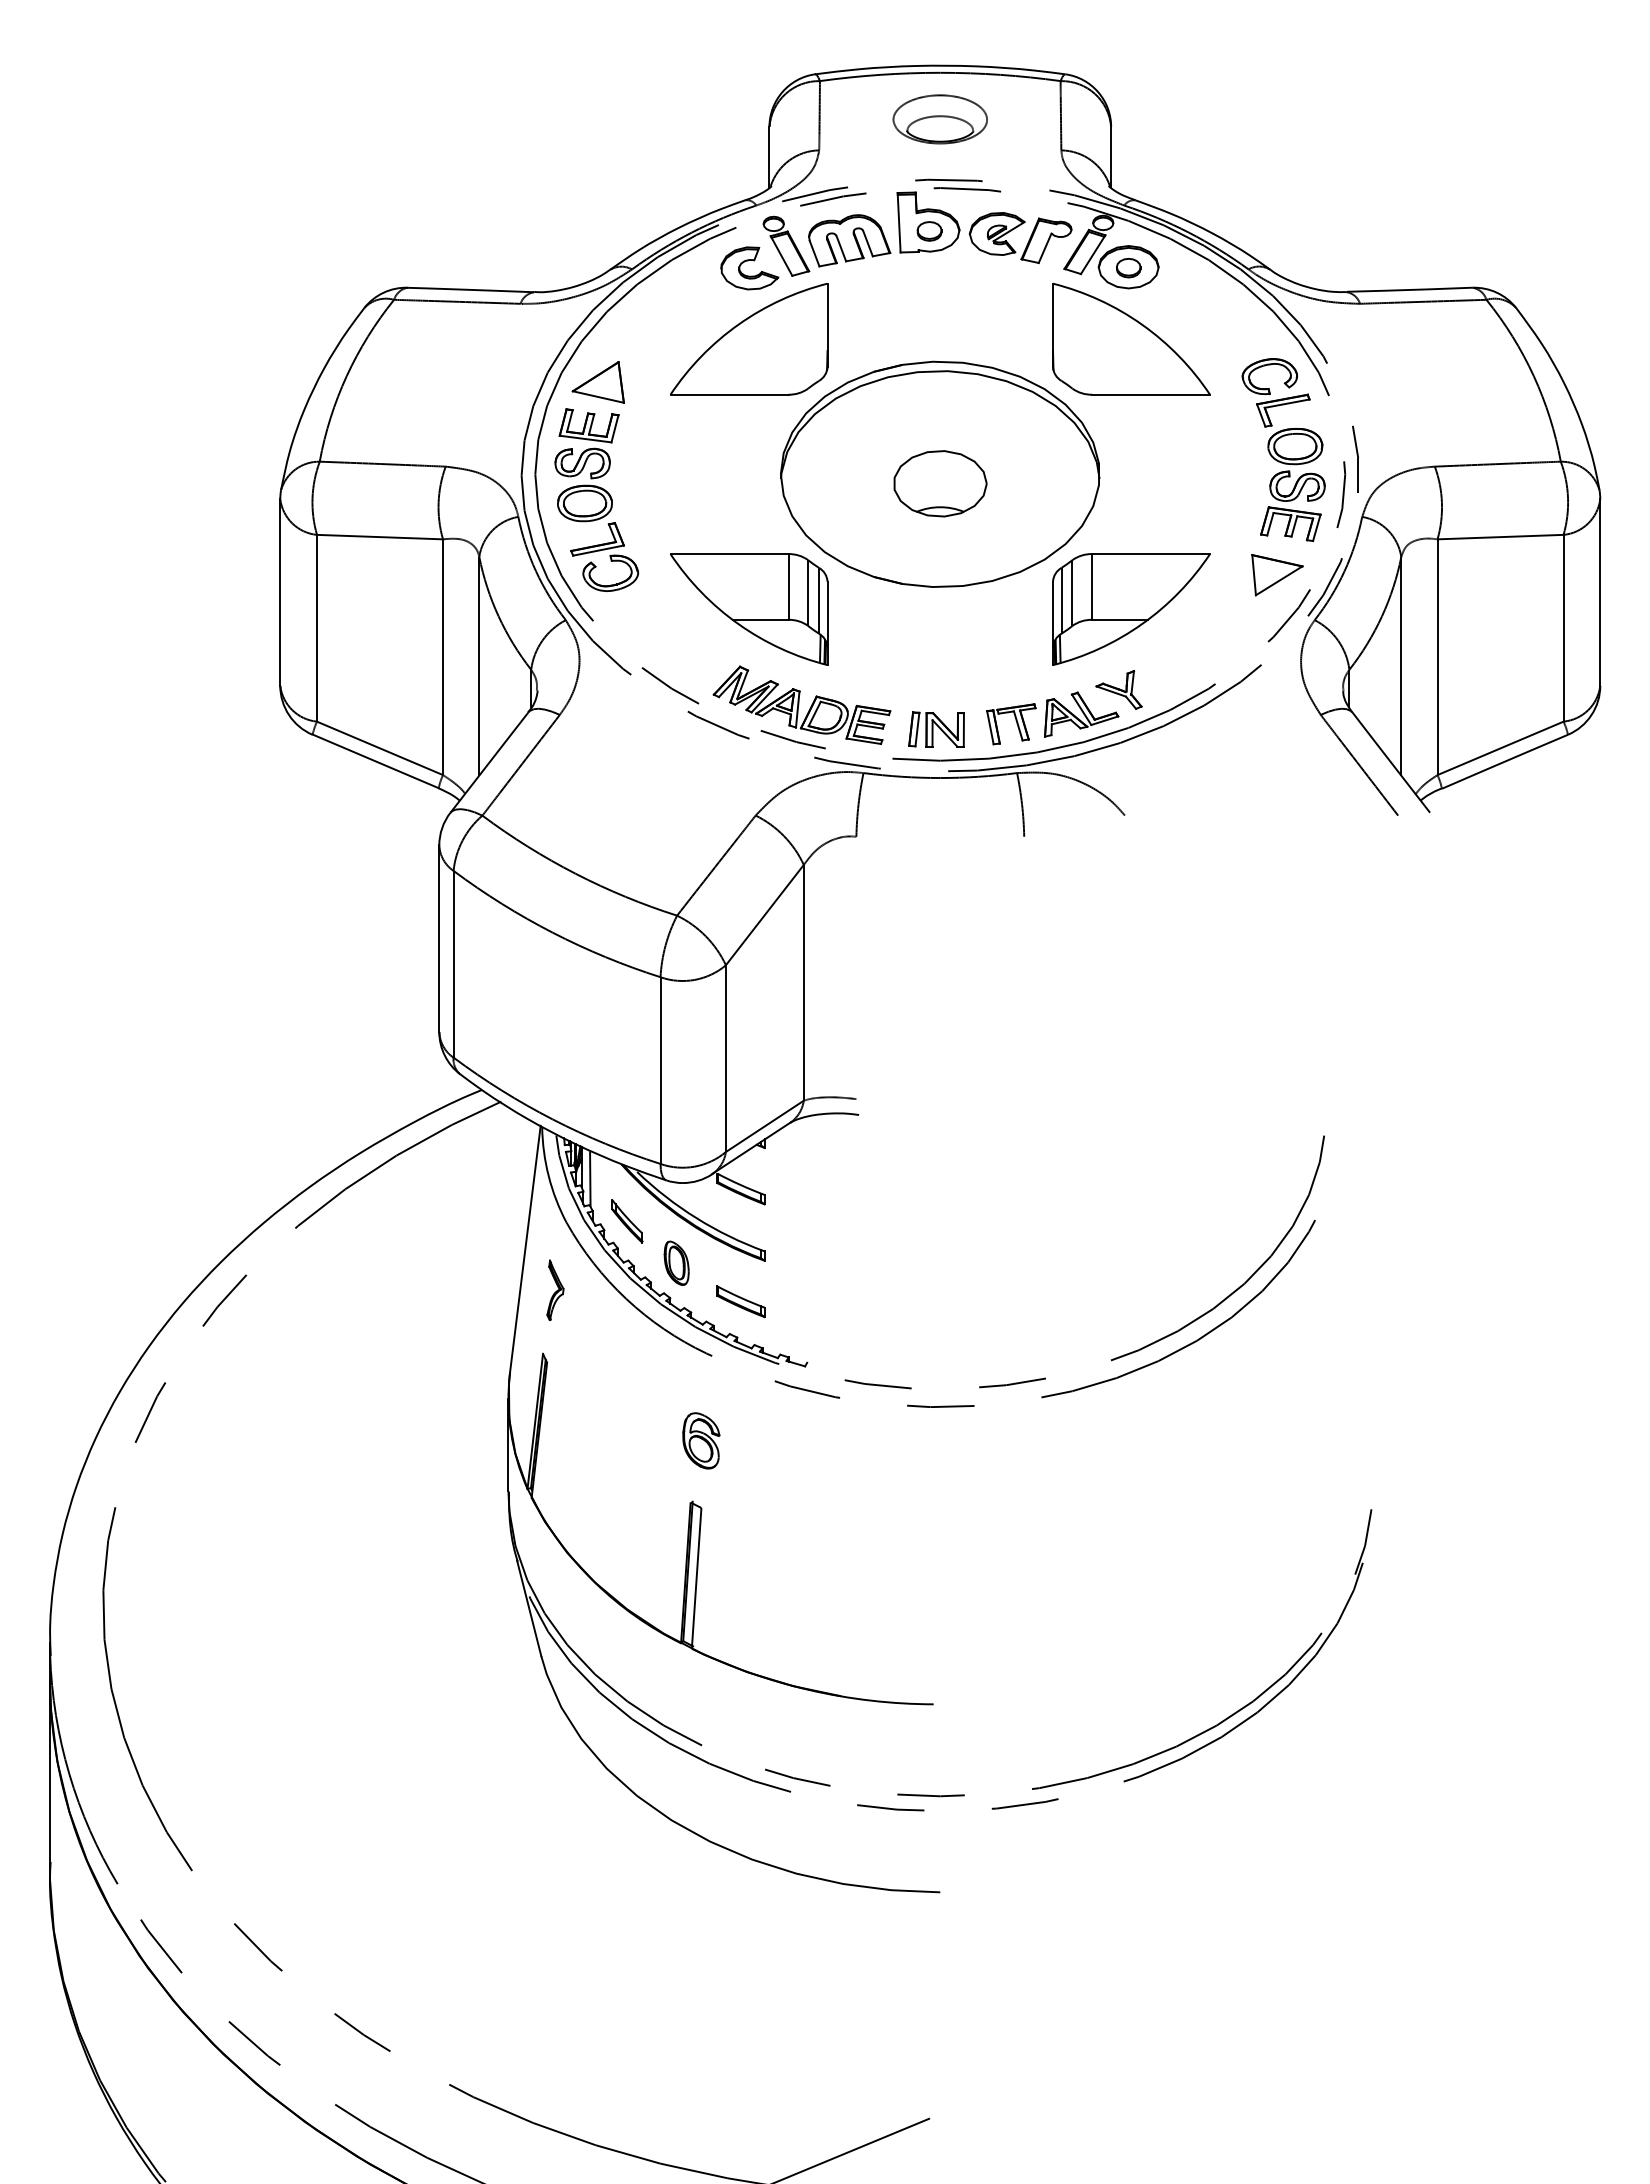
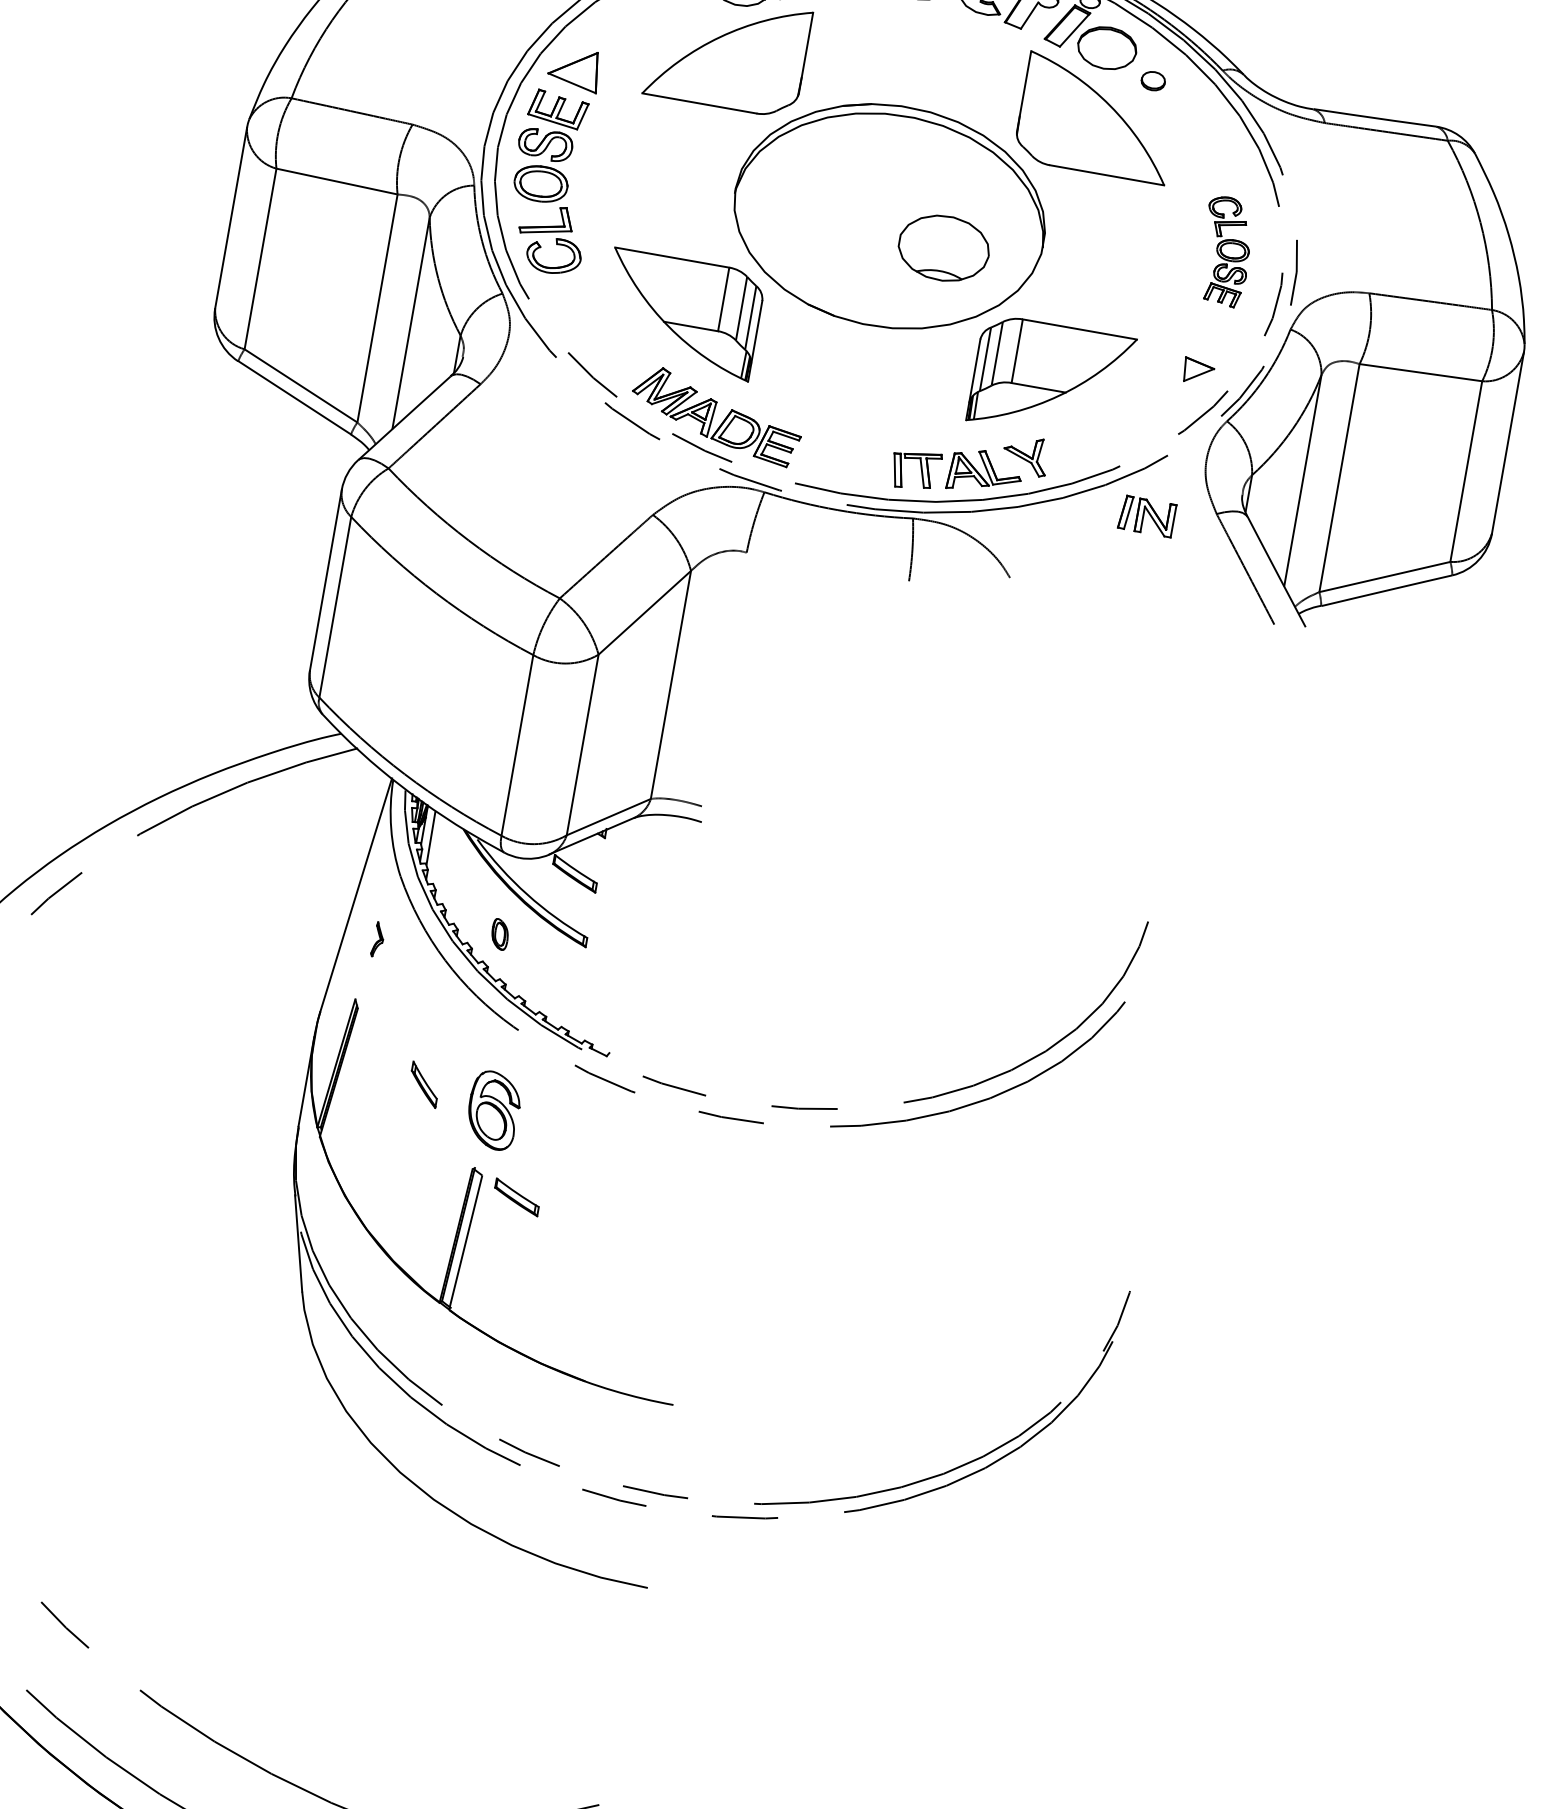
part: (1128, 267) -> (1153, 80), moved
part: (1283, 450) -> (1225, 251), size x0.6
part: (940, 483) -> (944, 248), moved
part: (1277, 575) -> (1198, 371), size x0.6
part: (936, 729) -> (1147, 516), moved
part: (627, 1221) -> (424, 1085), moved
part: (676, 1262) -> (500, 933), size x0.7
part: (555, 1289) -> (378, 939), size x0.6
part: (740, 1301) -> (516, 1196), moved
part: (701, 1440) -> (493, 1110), size x1.4

